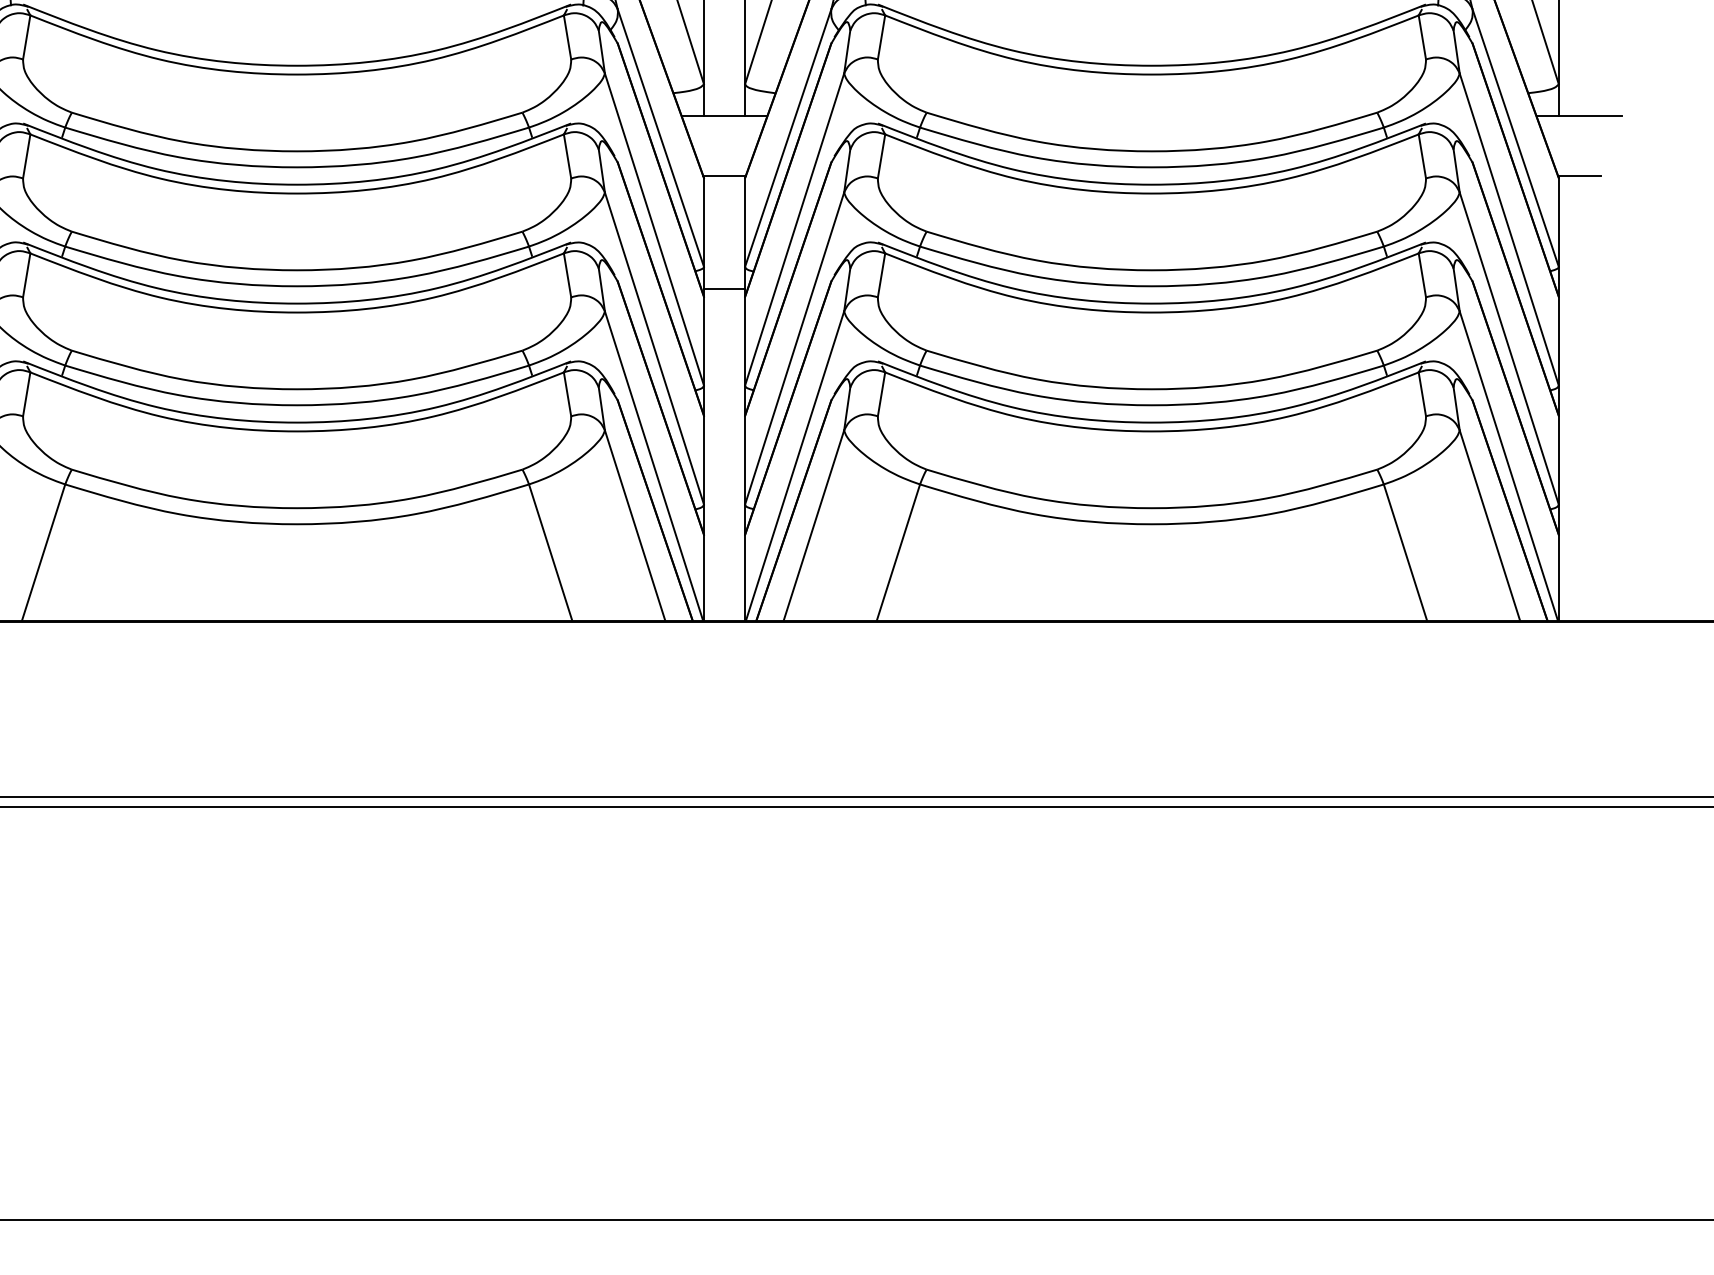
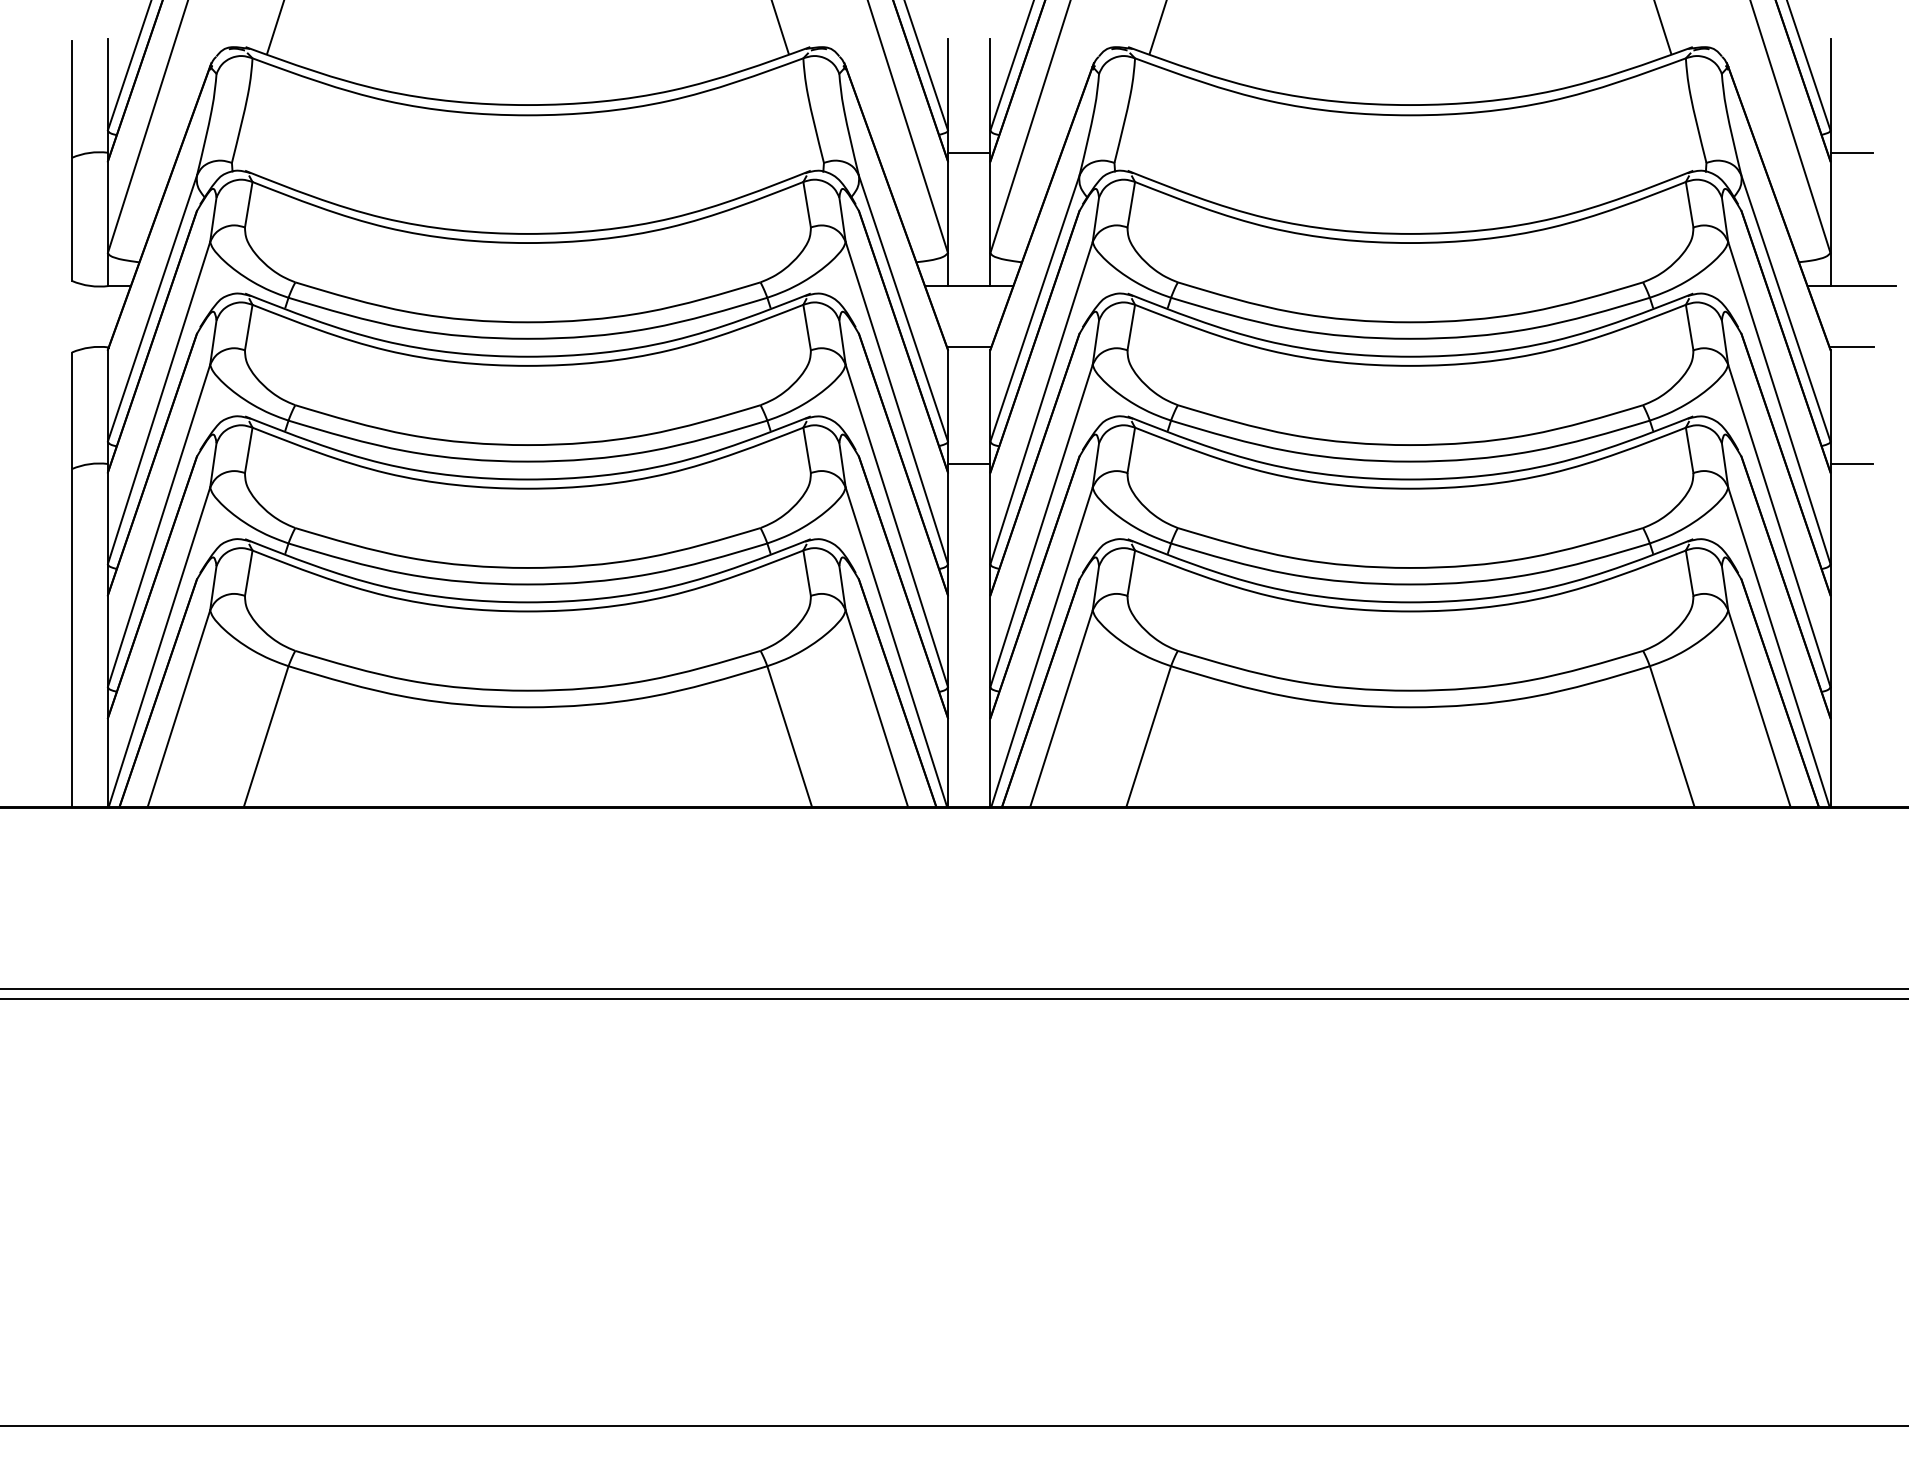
line: (1579, 288) -> (1851, 463), added

